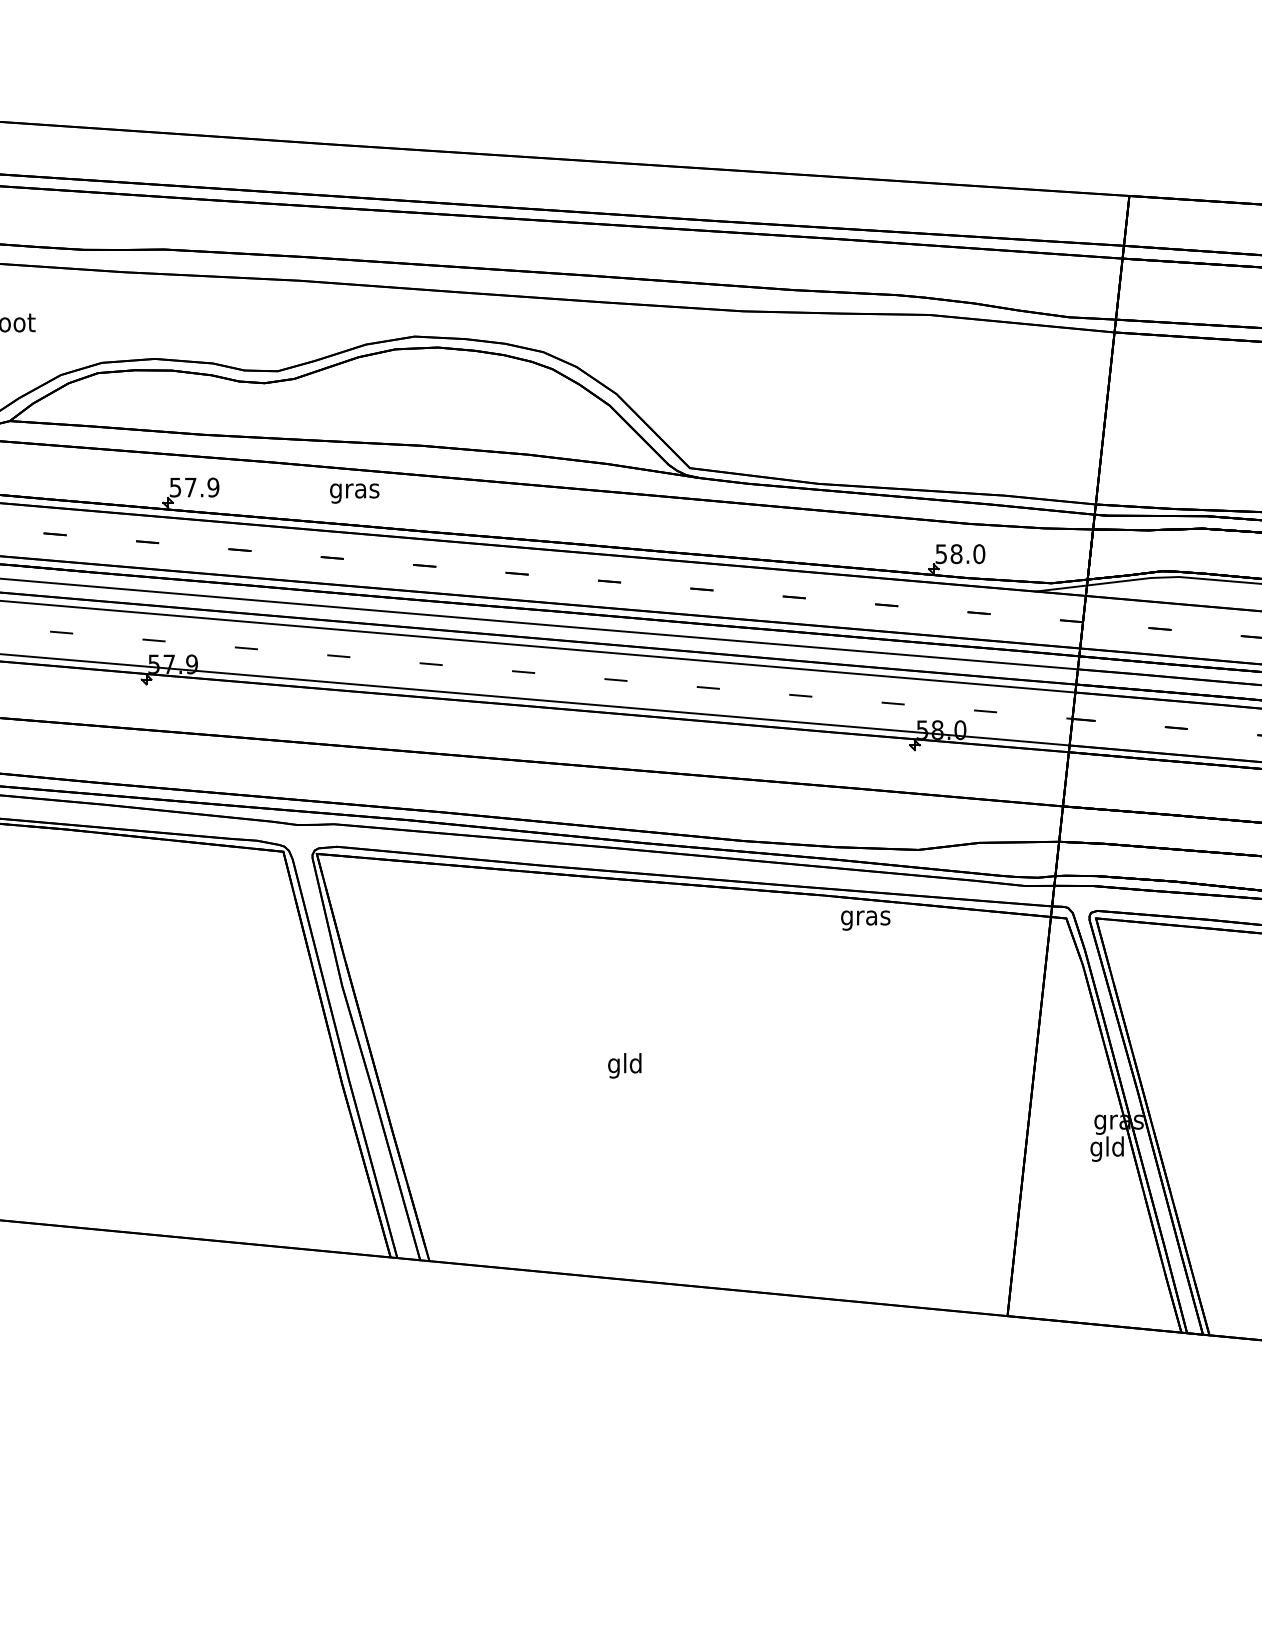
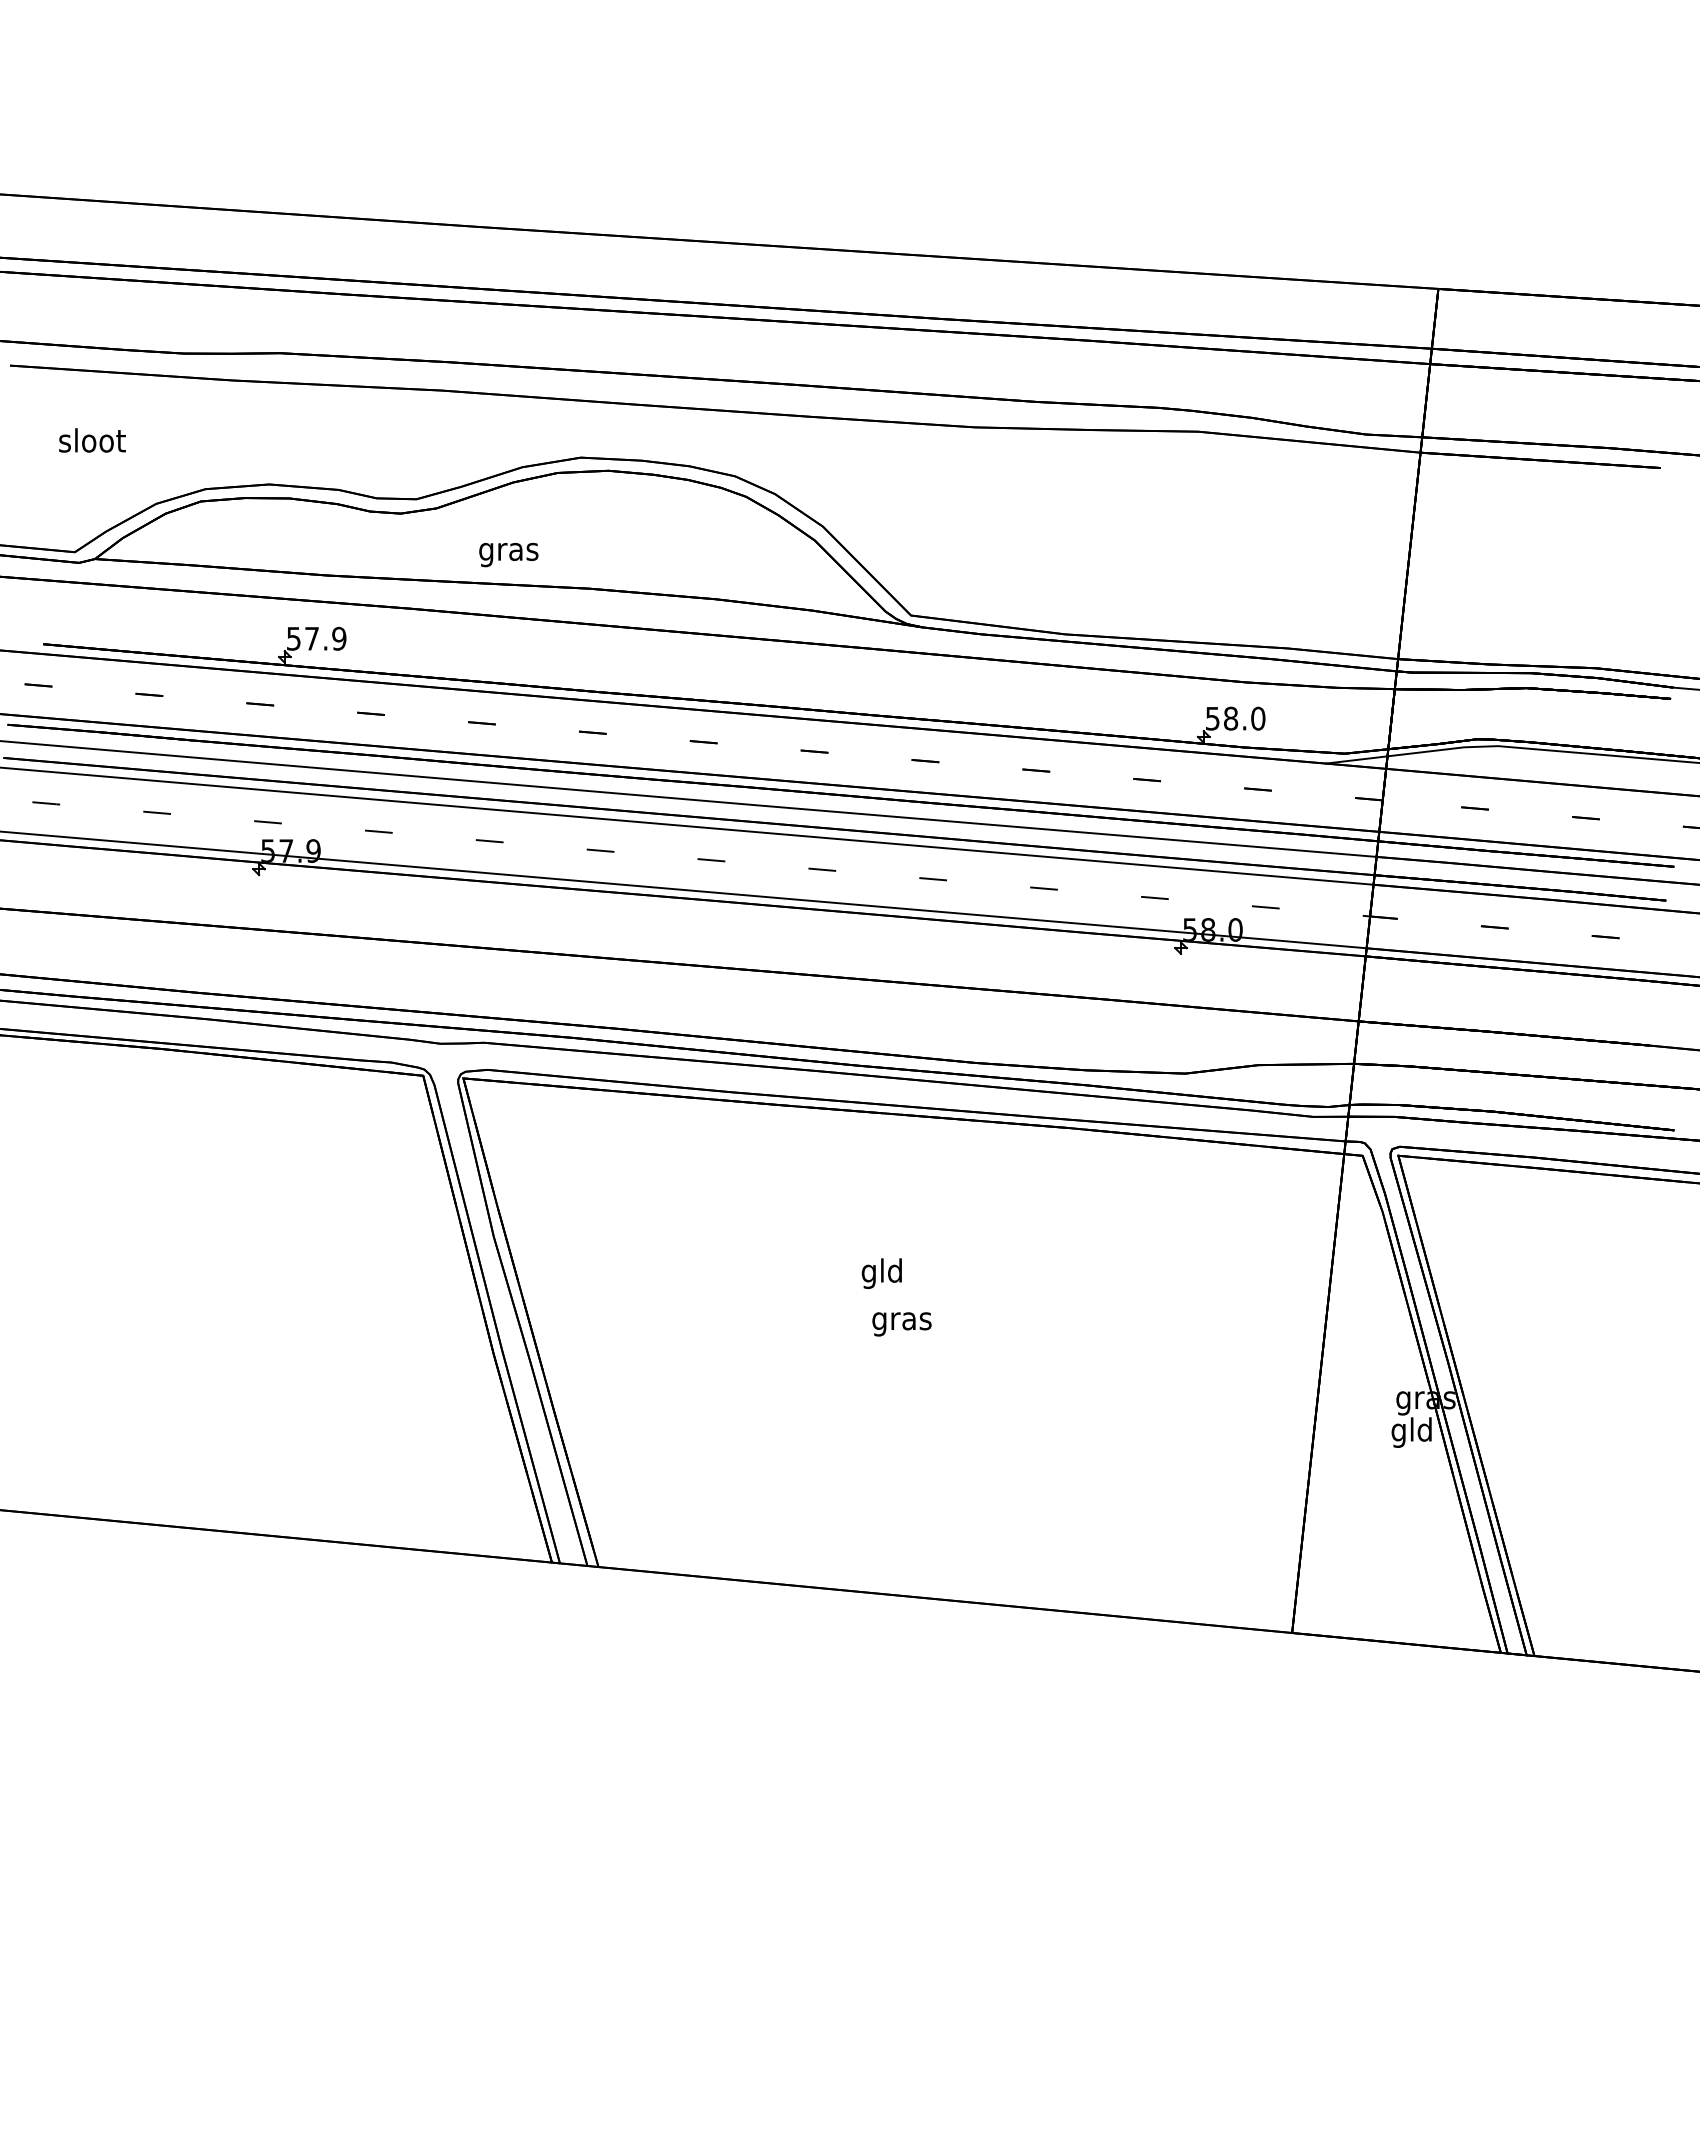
text: (354, 493) -> (508, 555), moved
text: (865, 920) -> (901, 1324), moved
text: (624, 1065) -> (881, 1273), moved

